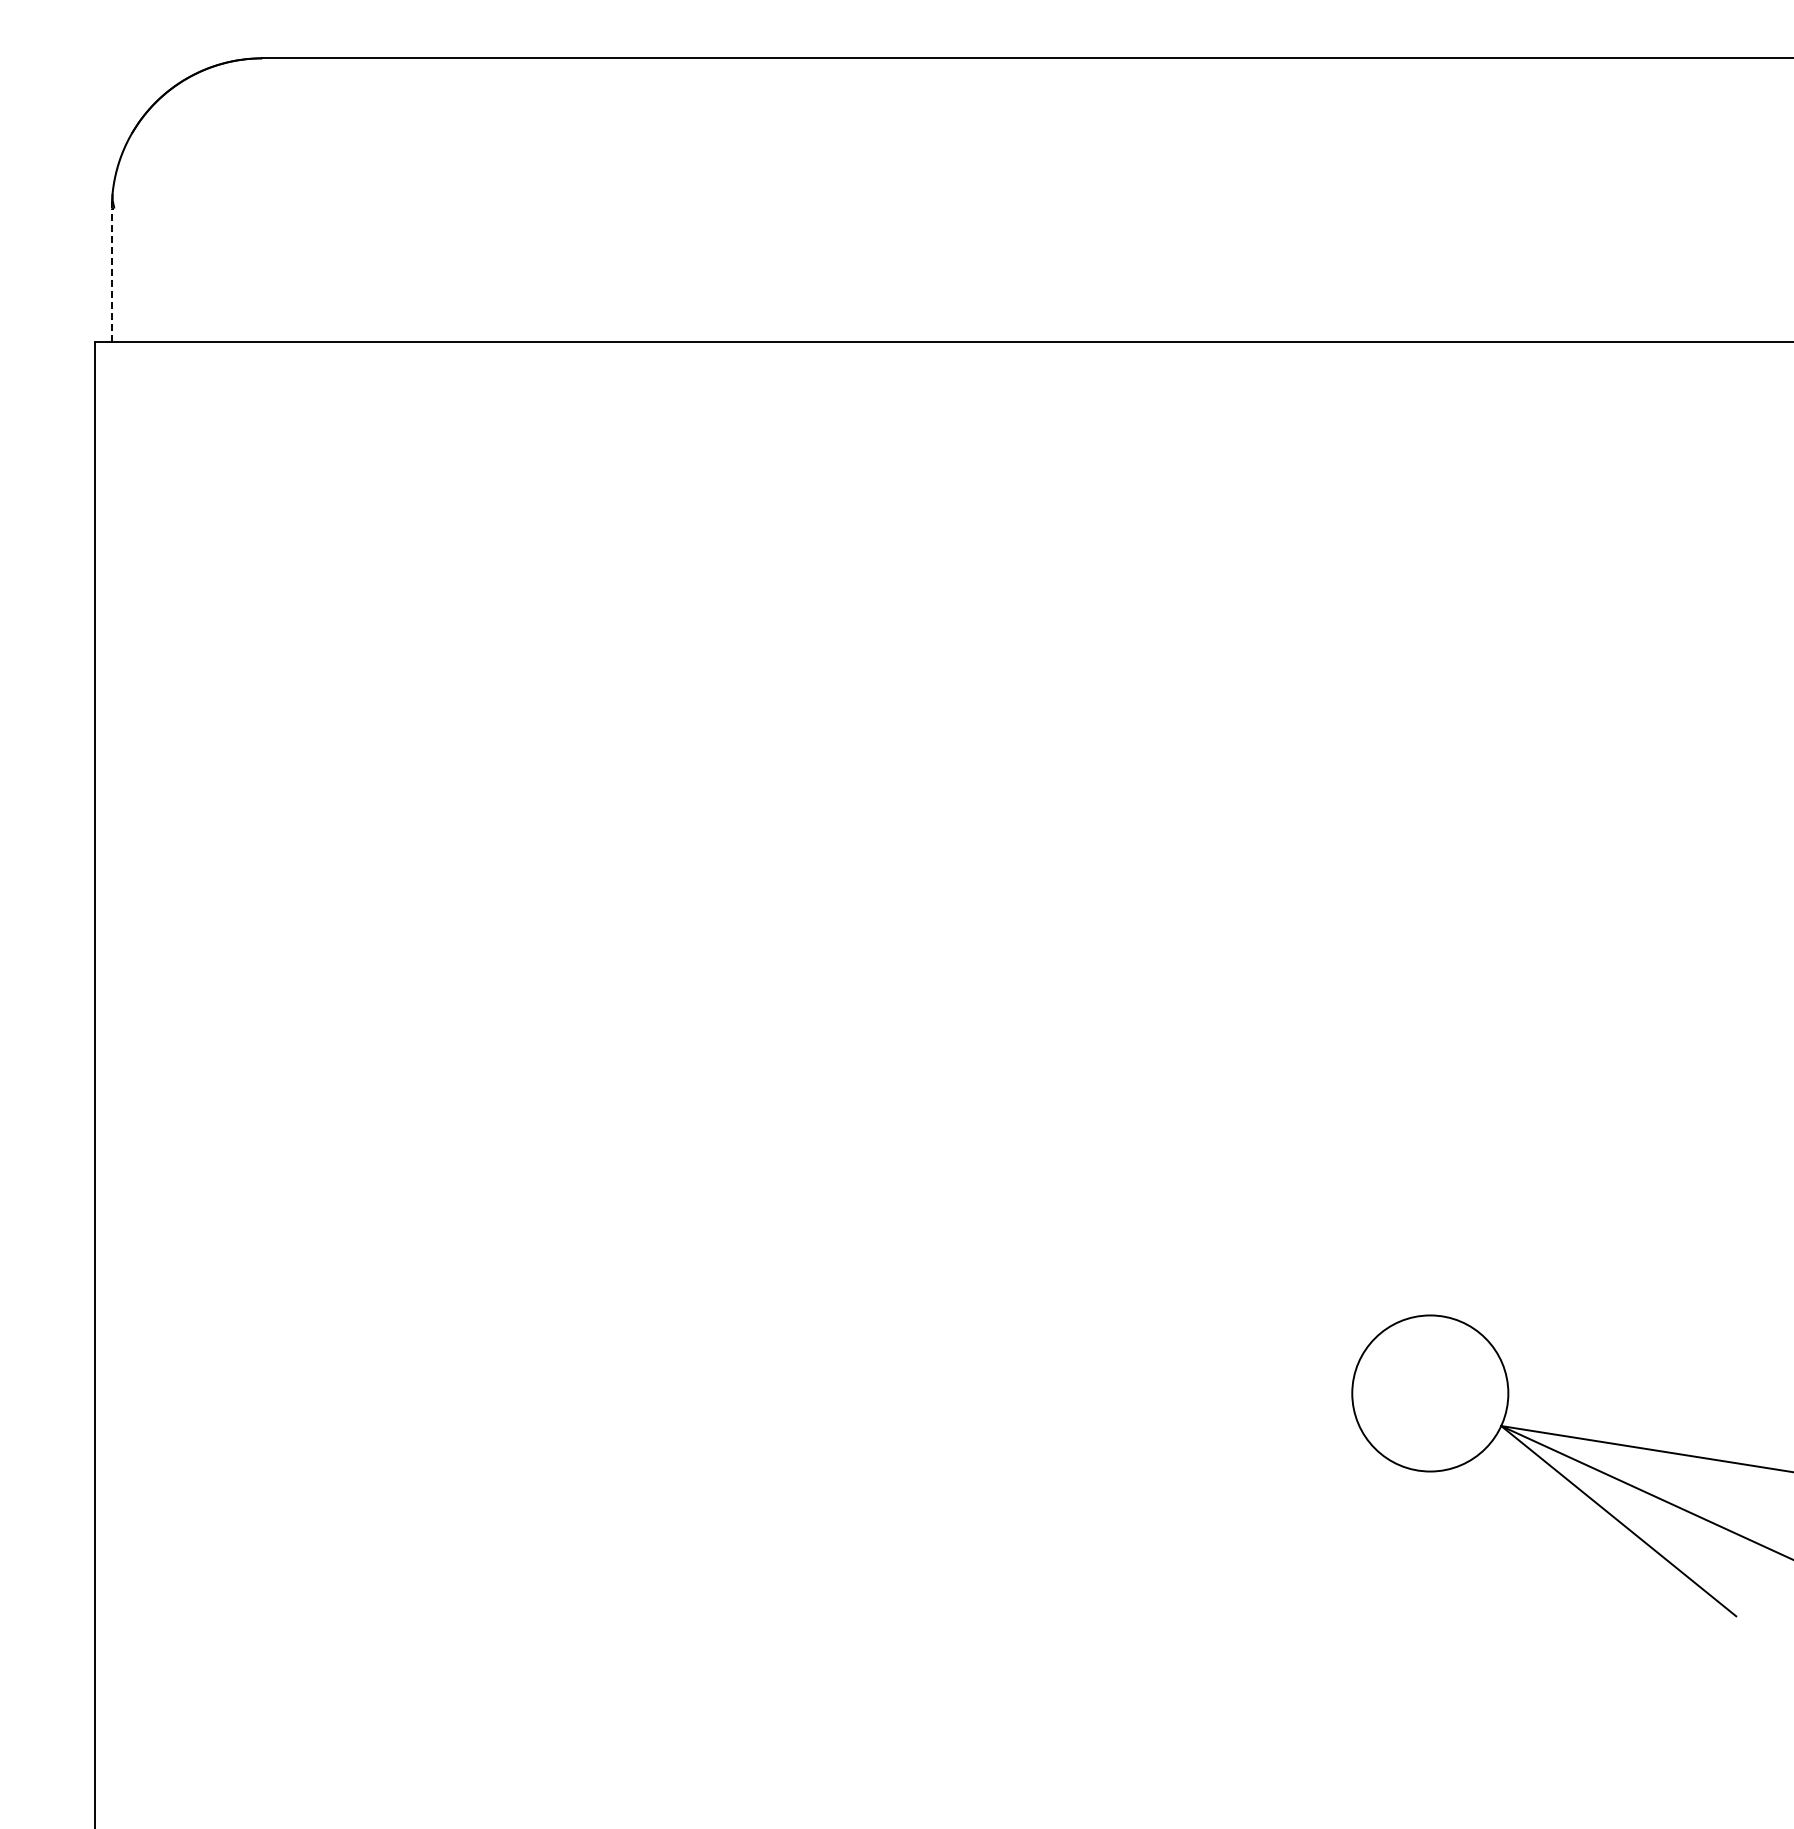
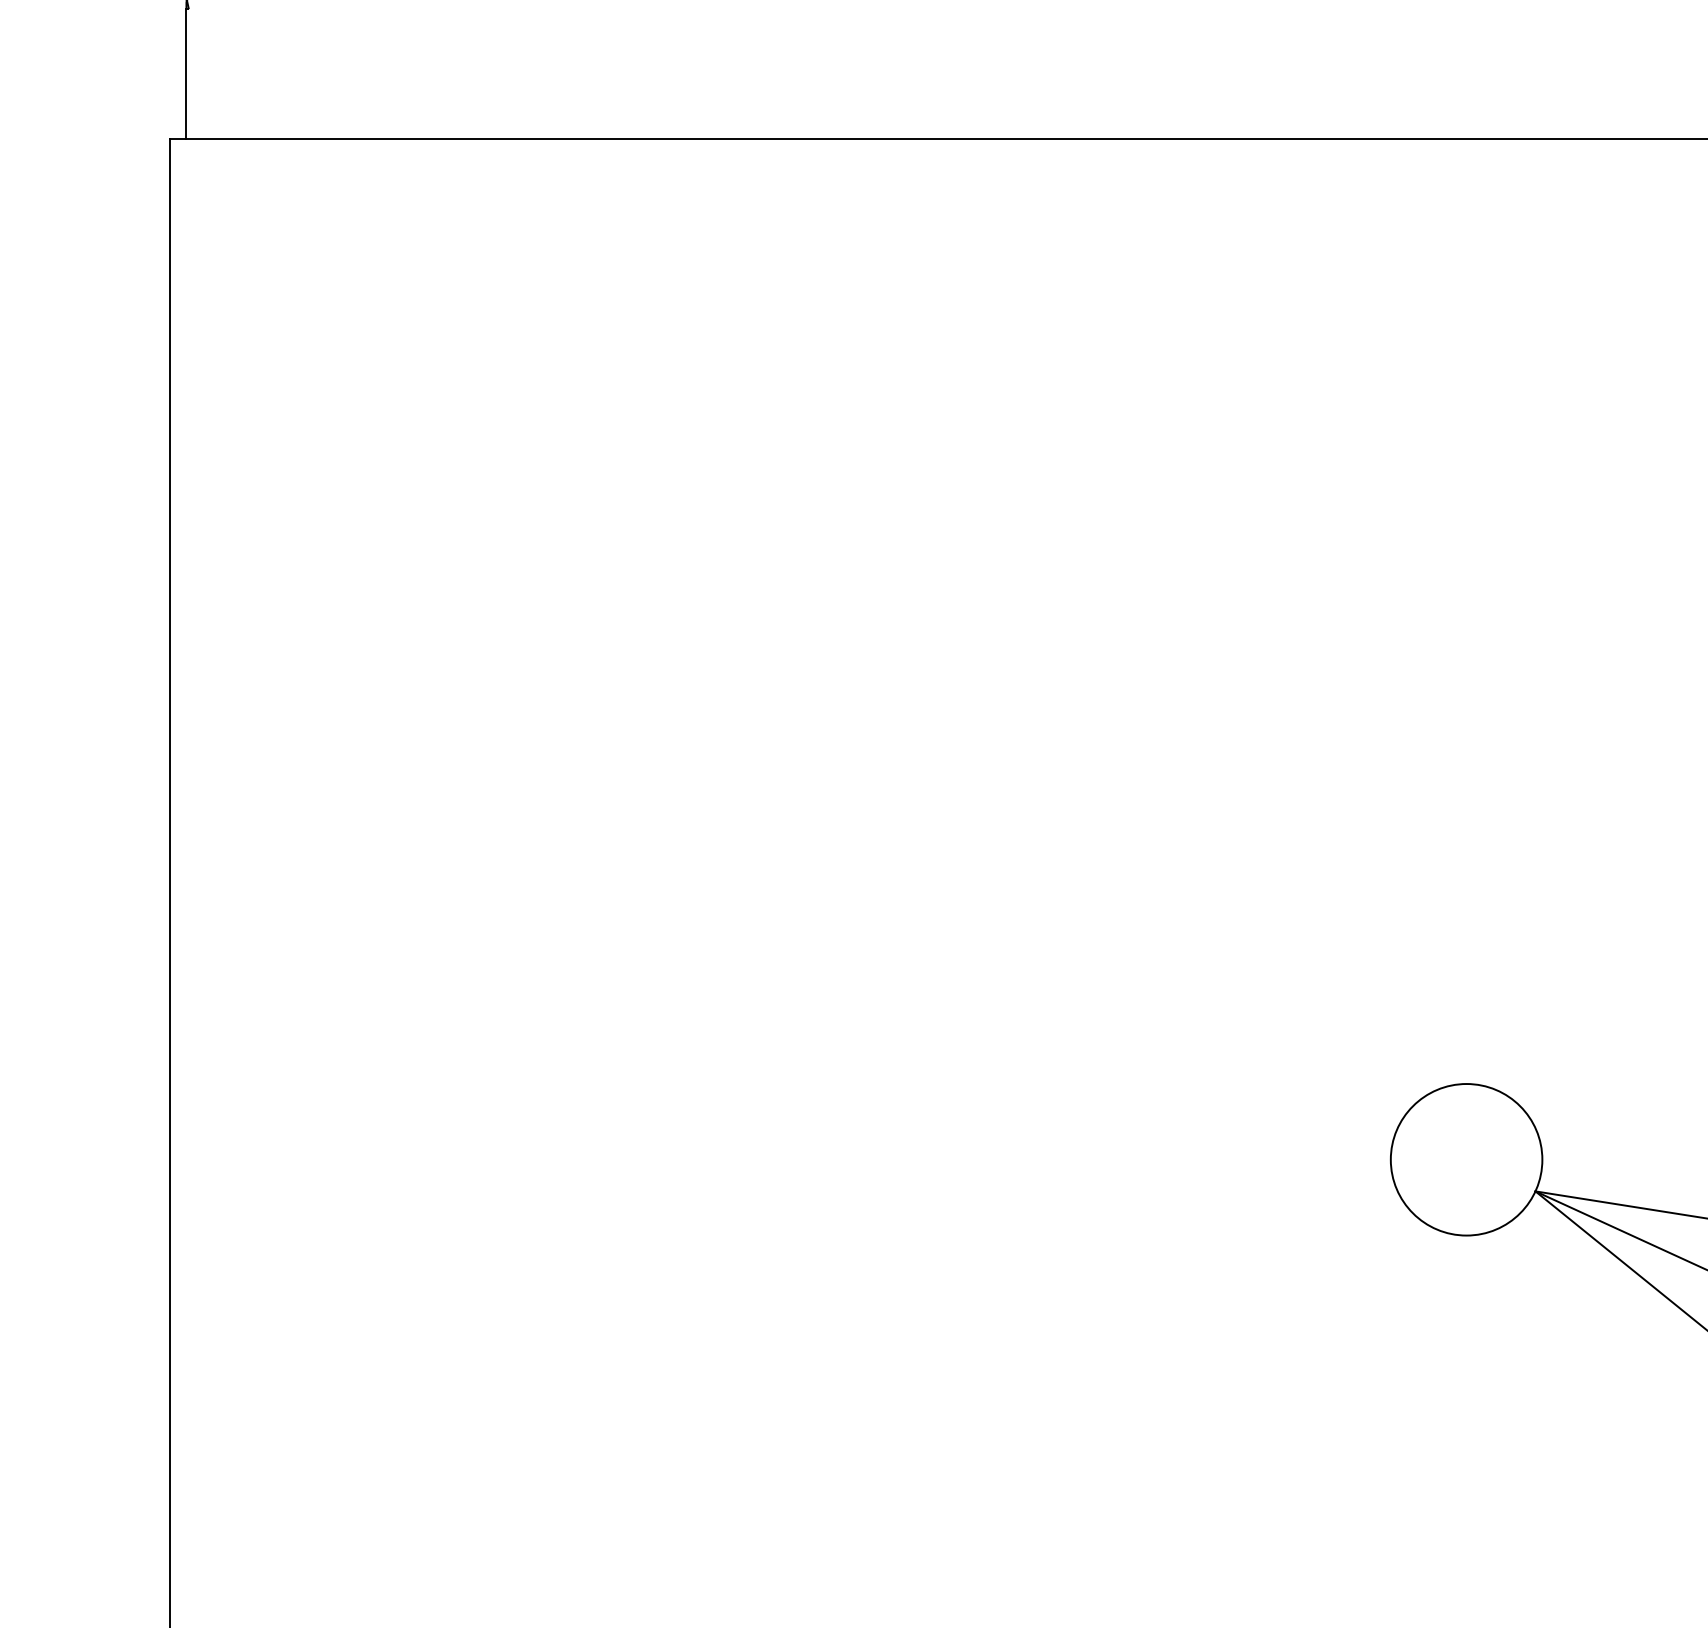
line: (111, 275) -> (186, 74), dashed -> solid

